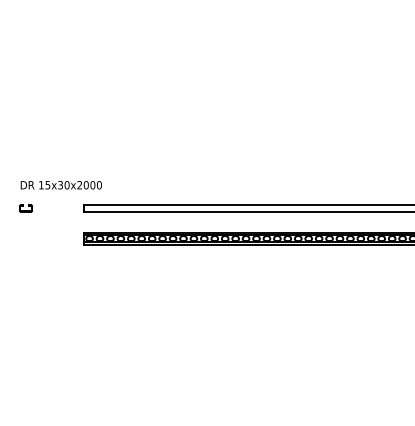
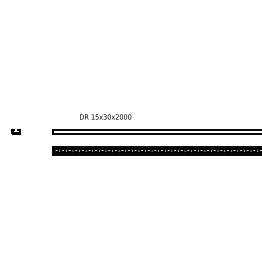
text: (61, 184) -> (105, 116), moved

